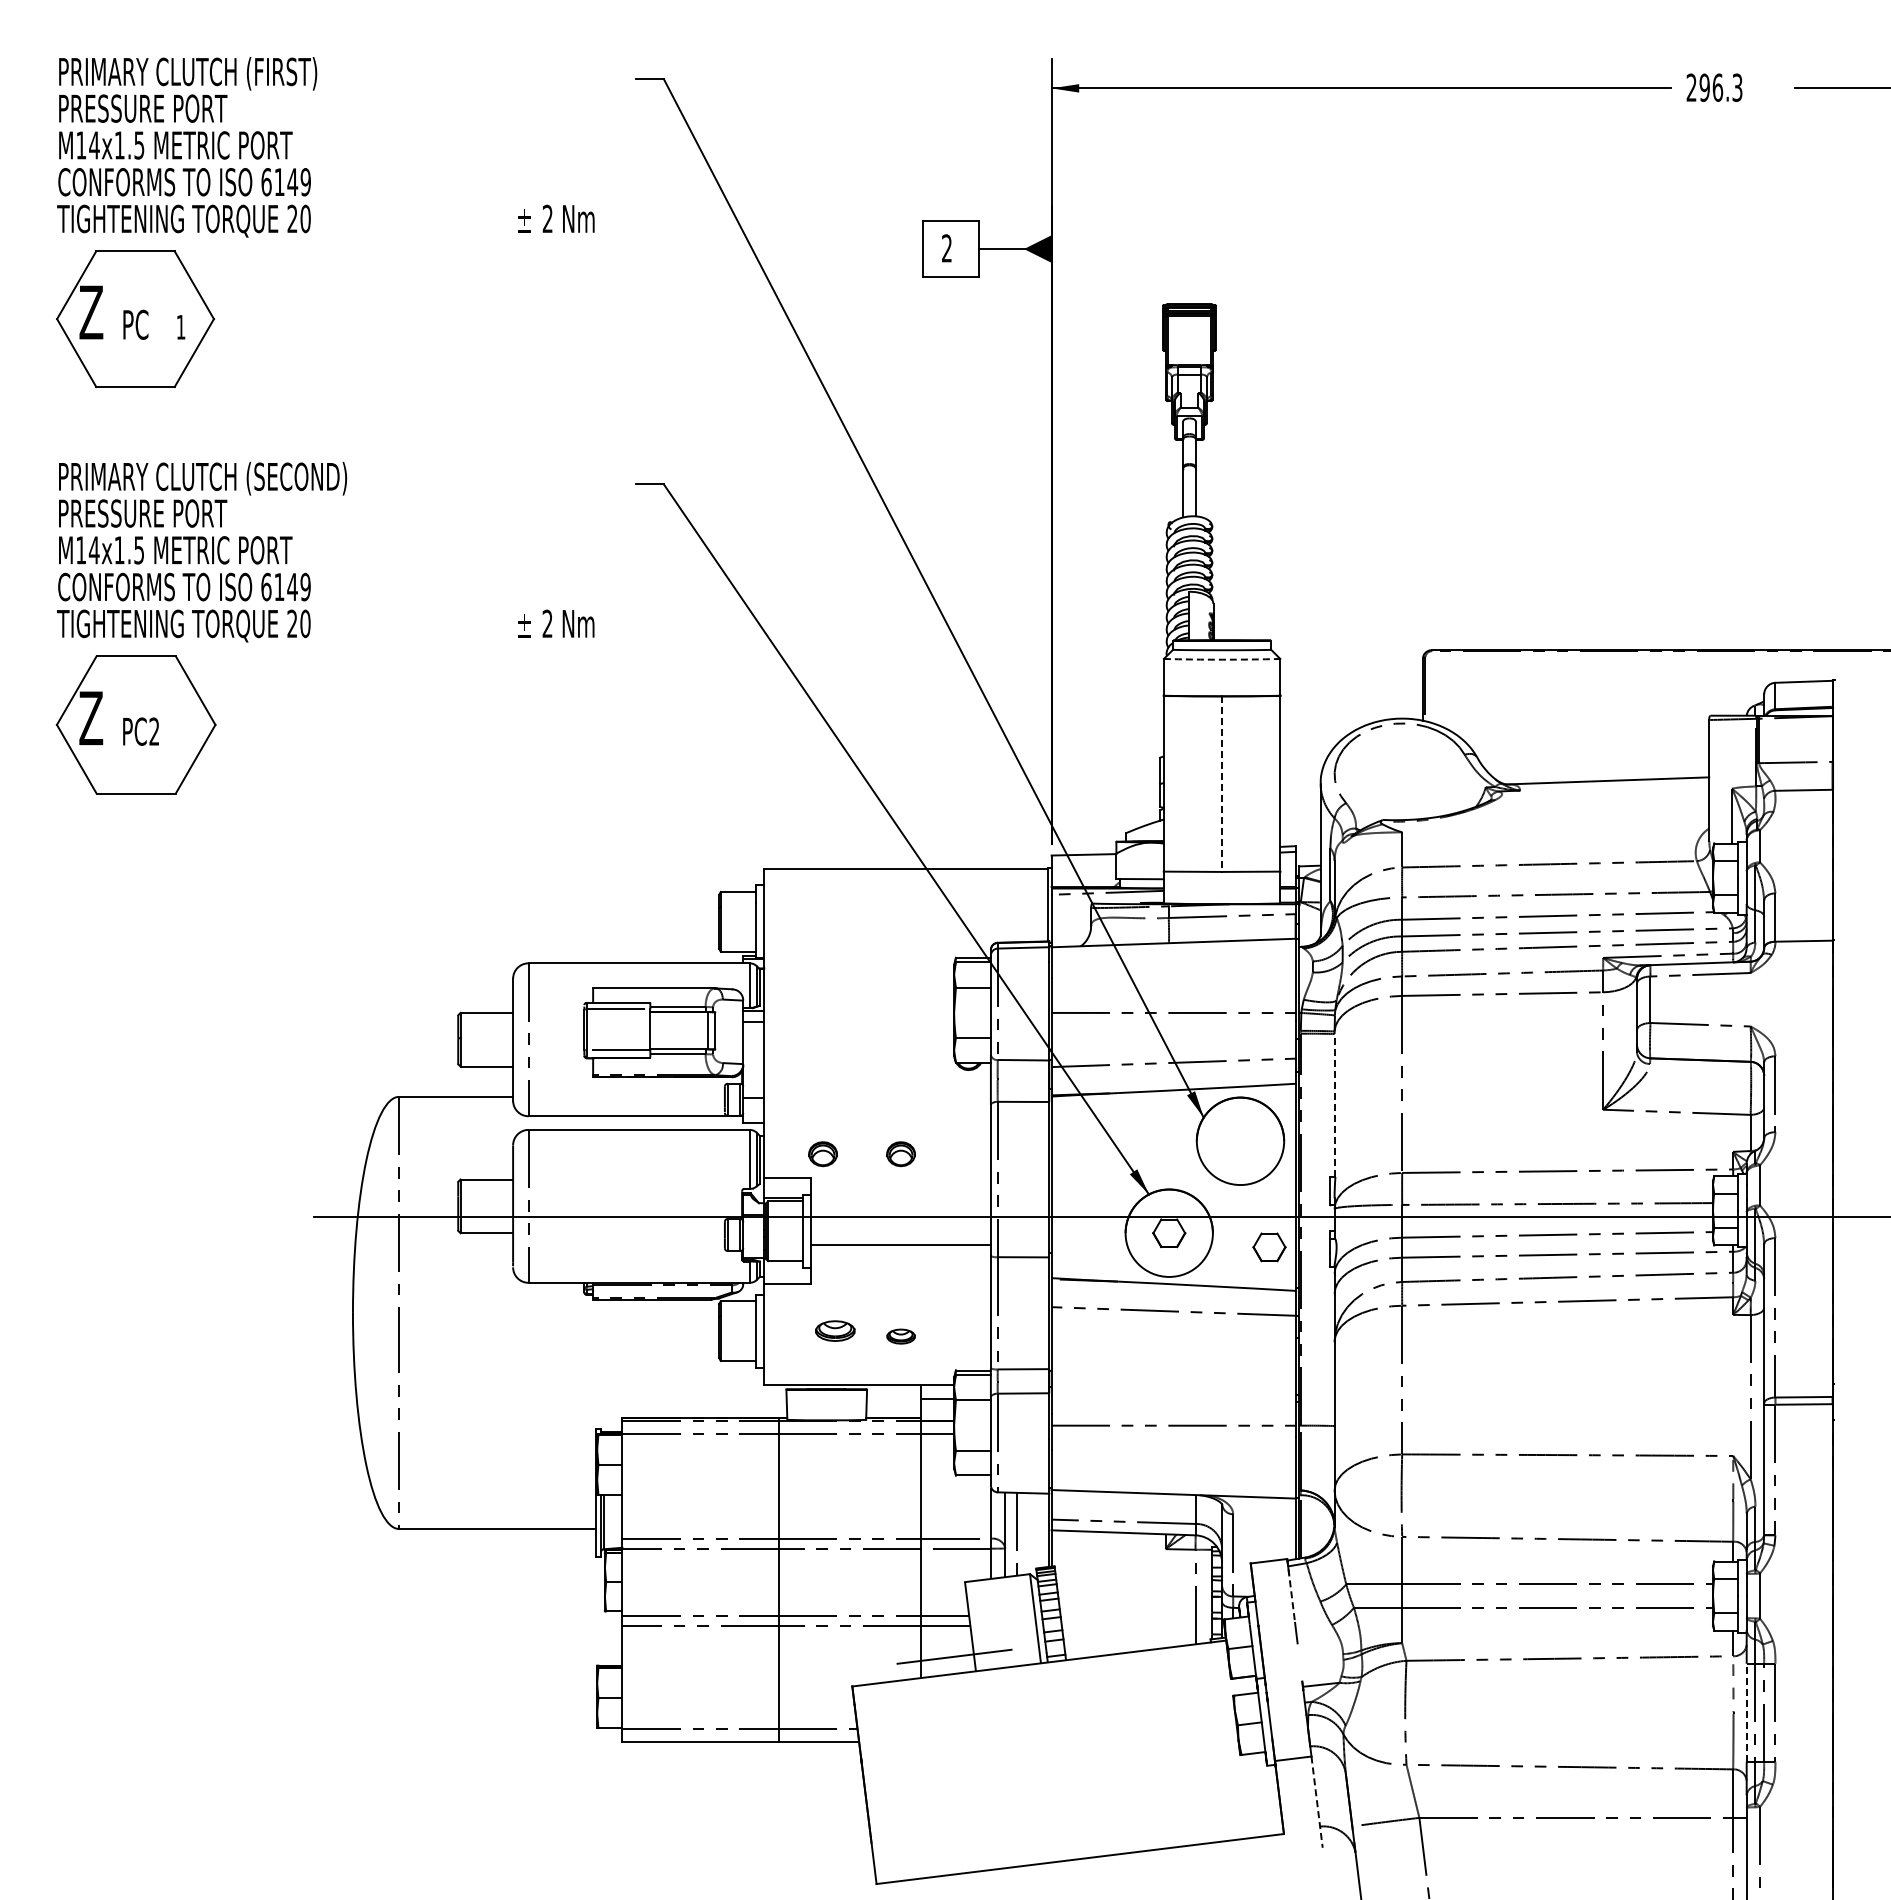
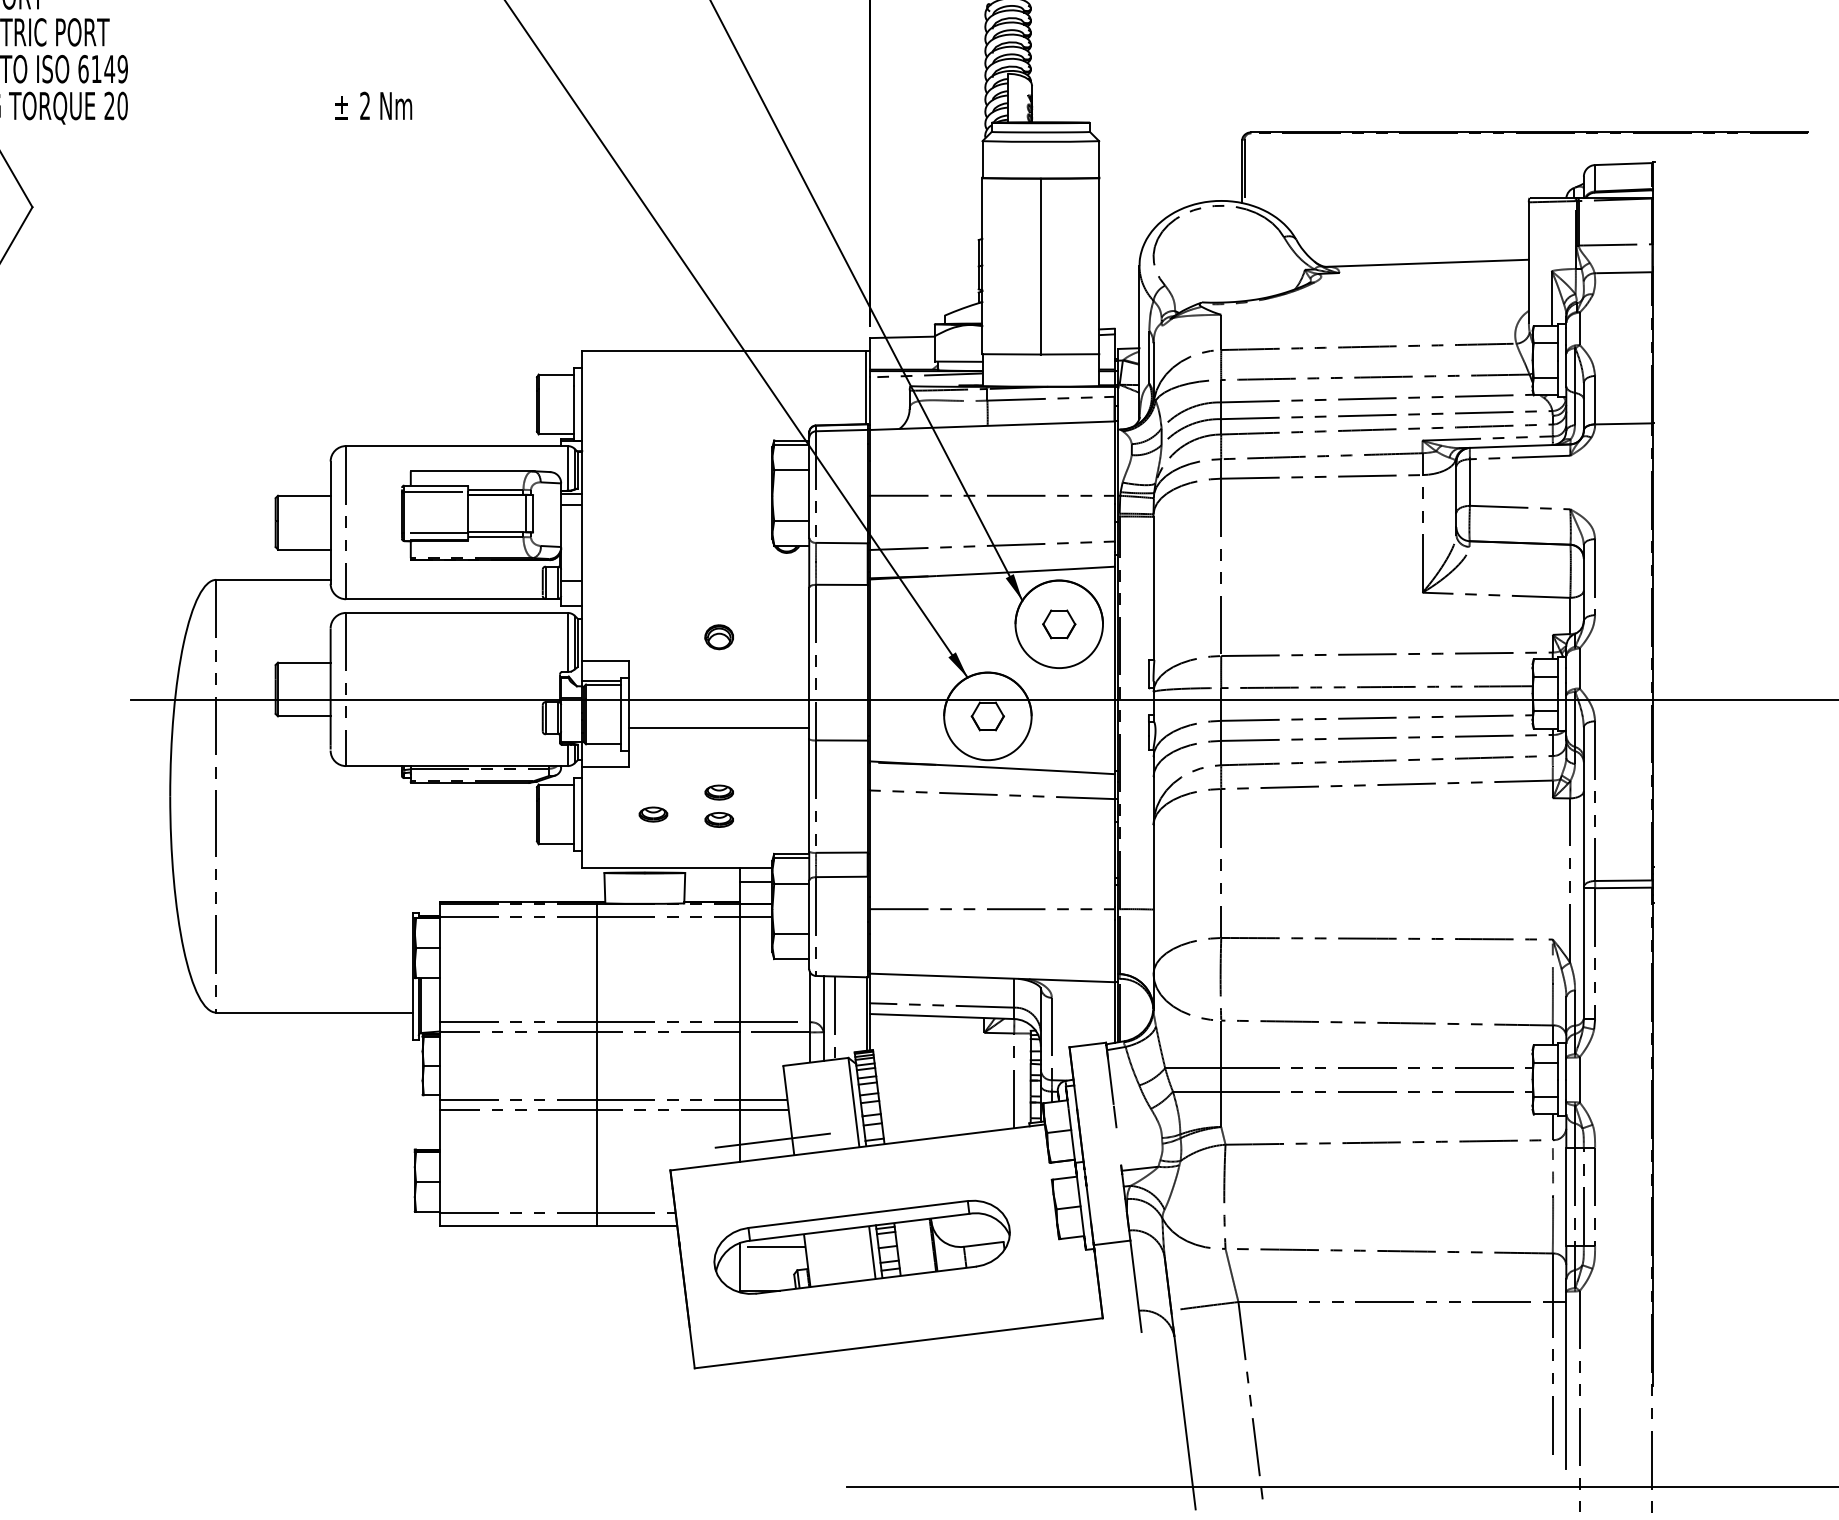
arc: (1222, 659) -> (1041, 141), dashed -> solid
line: (1222, 784) -> (1041, 266), dashed -> solid
line: (1334, 1105) -> (1153, 588), dashed -> solid
part: (822, 1154) -> (640, 637), removed
part: (1269, 1247) -> (1059, 624), moved
part: (900, 1309) -> (718, 792), added
part: (835, 1331) -> (653, 814), size x0.71
line: (1291, 1592) -> (1110, 1076), dashed -> solid
line: (1746, 1712) -> (1566, 1196), dashed -> solid
part: (1043, 1762) -> (861, 1246), added
line: (1317, 1802) -> (1136, 1286), dashed -> solid

